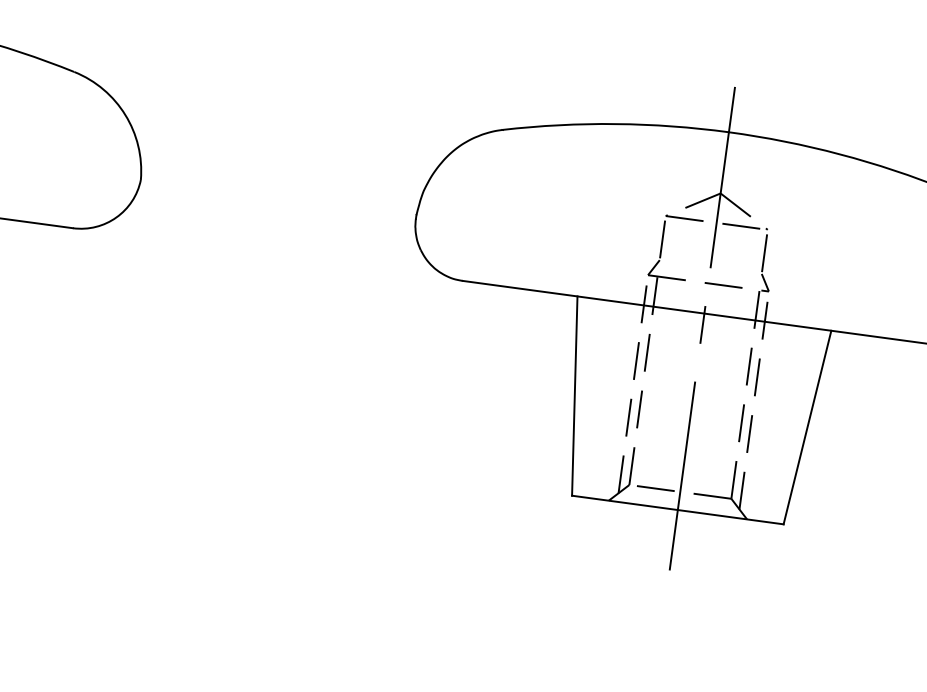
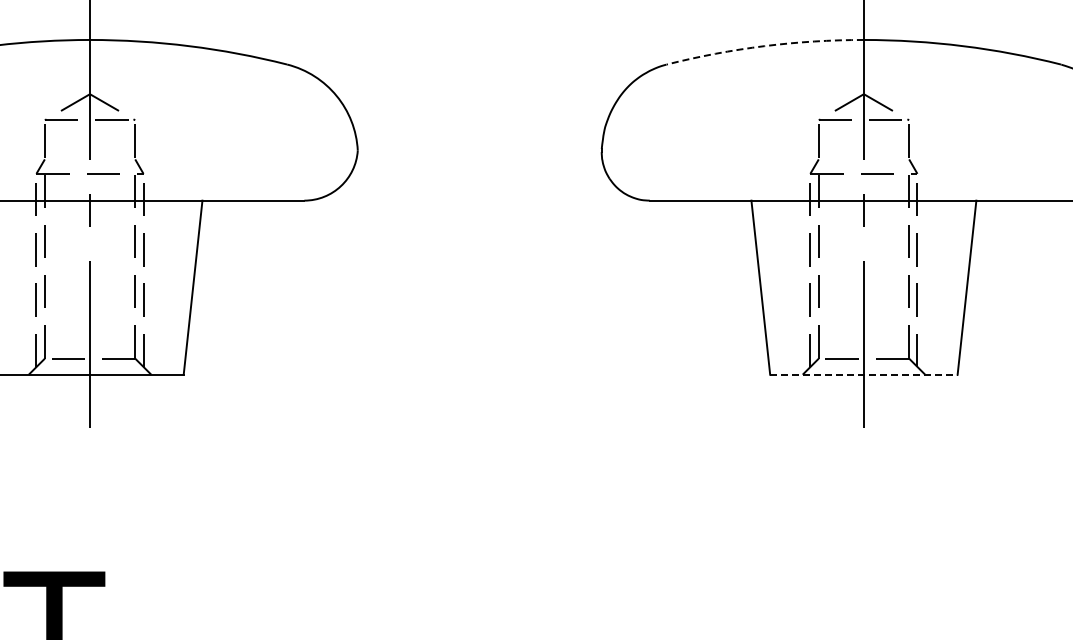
arc: (615, 124) -> (764, 46), solid -> dashed
line: (677, 509) -> (863, 374), solid -> dashed

